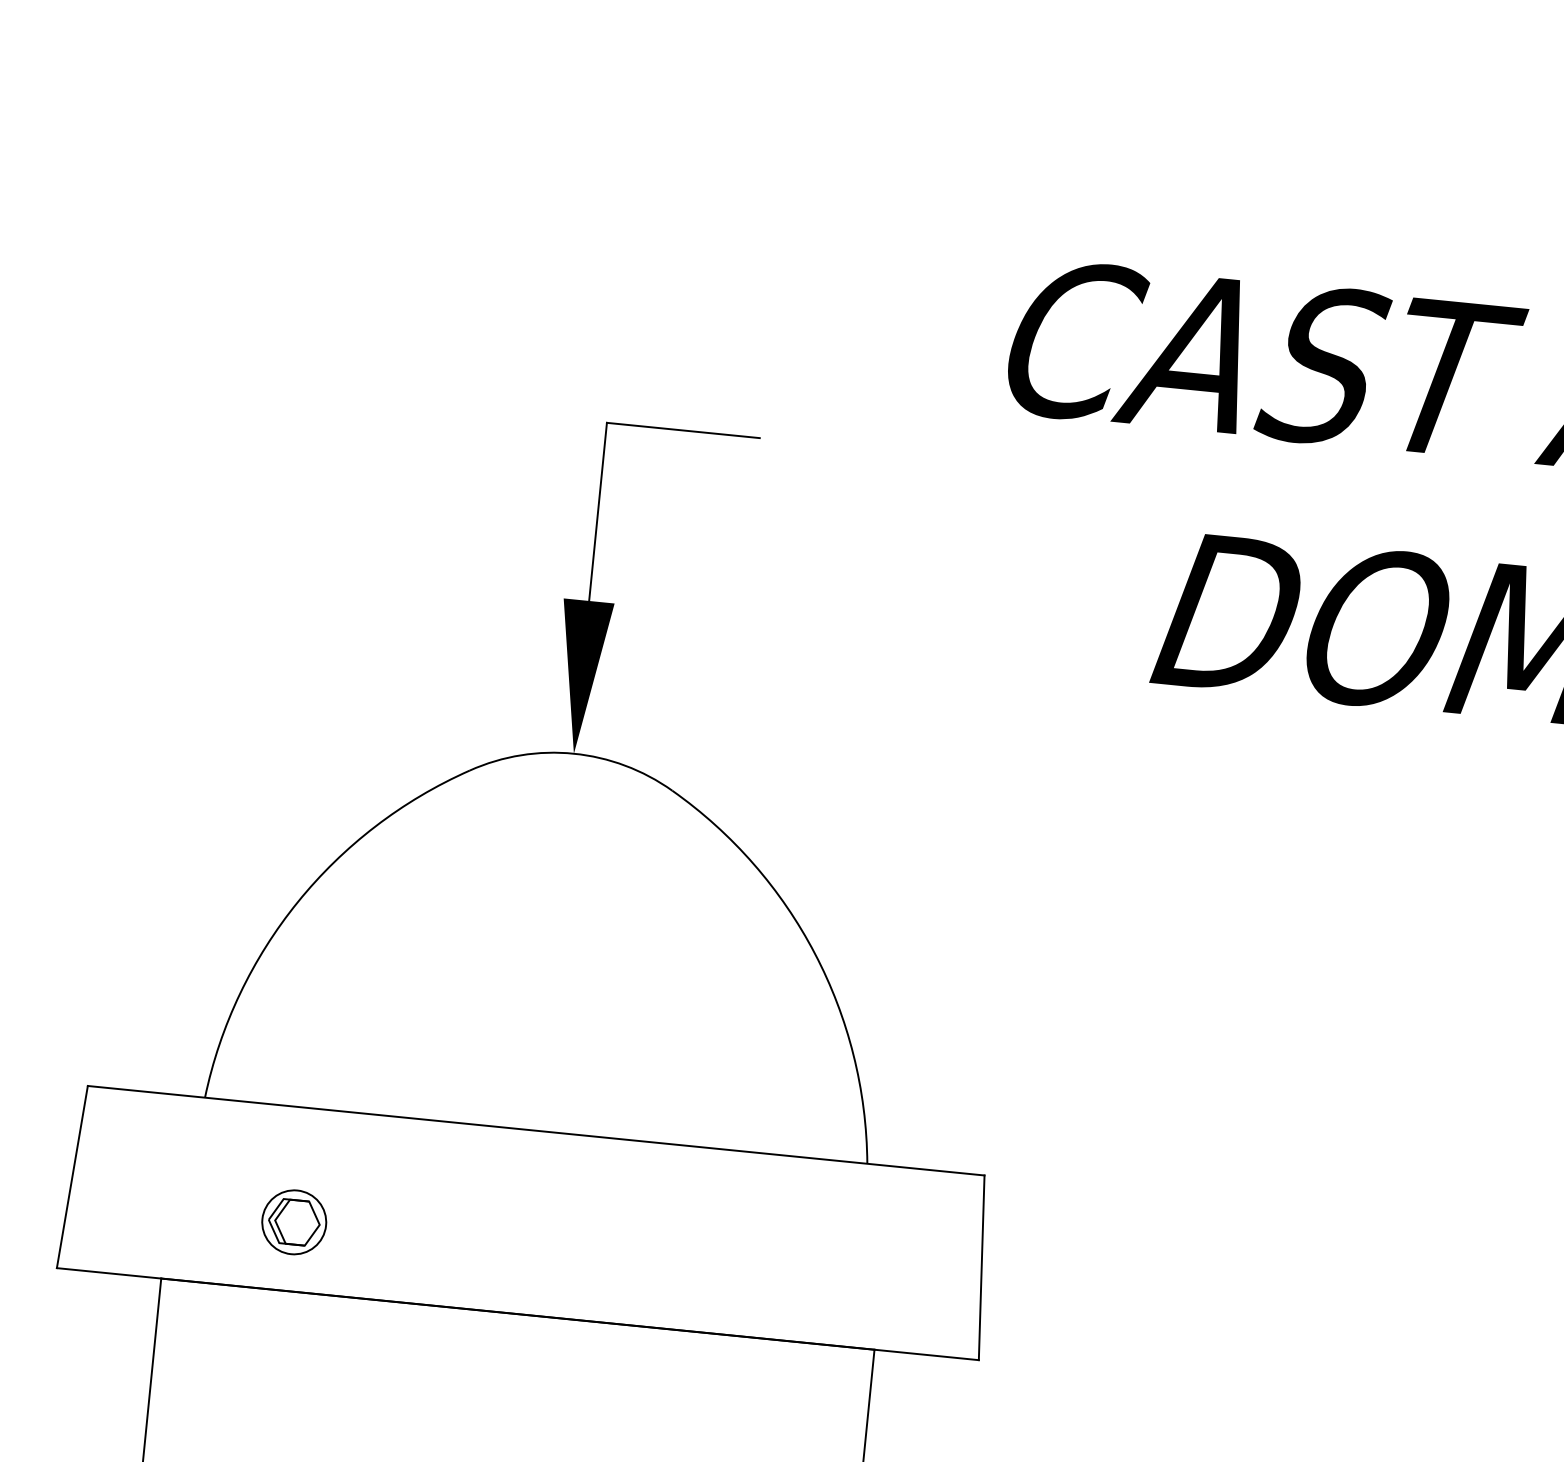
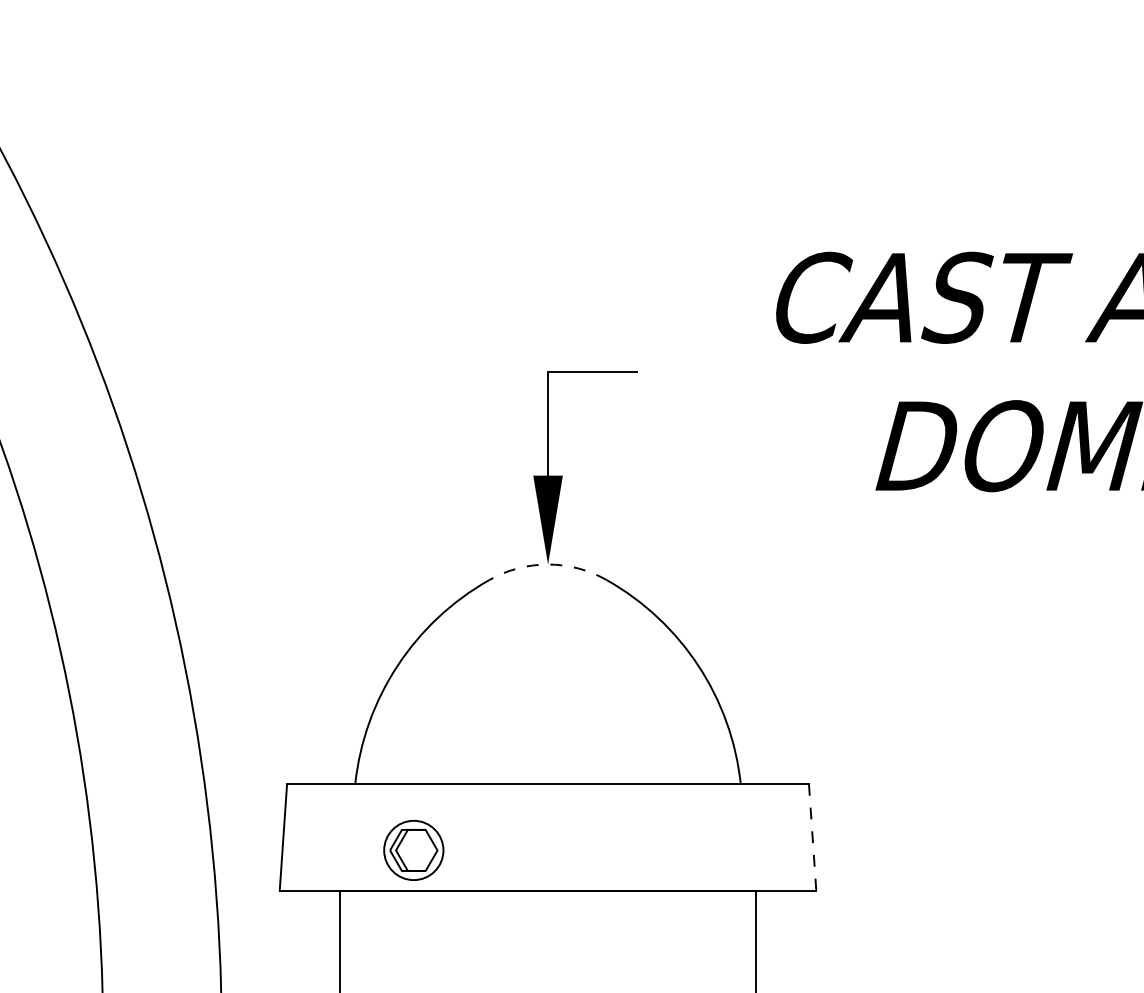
arc: (574, 753) -> (548, 564), solid -> dashed
part: (293, 1222) -> (413, 850), size x1.6
line: (981, 1268) -> (812, 837), solid -> dashed

